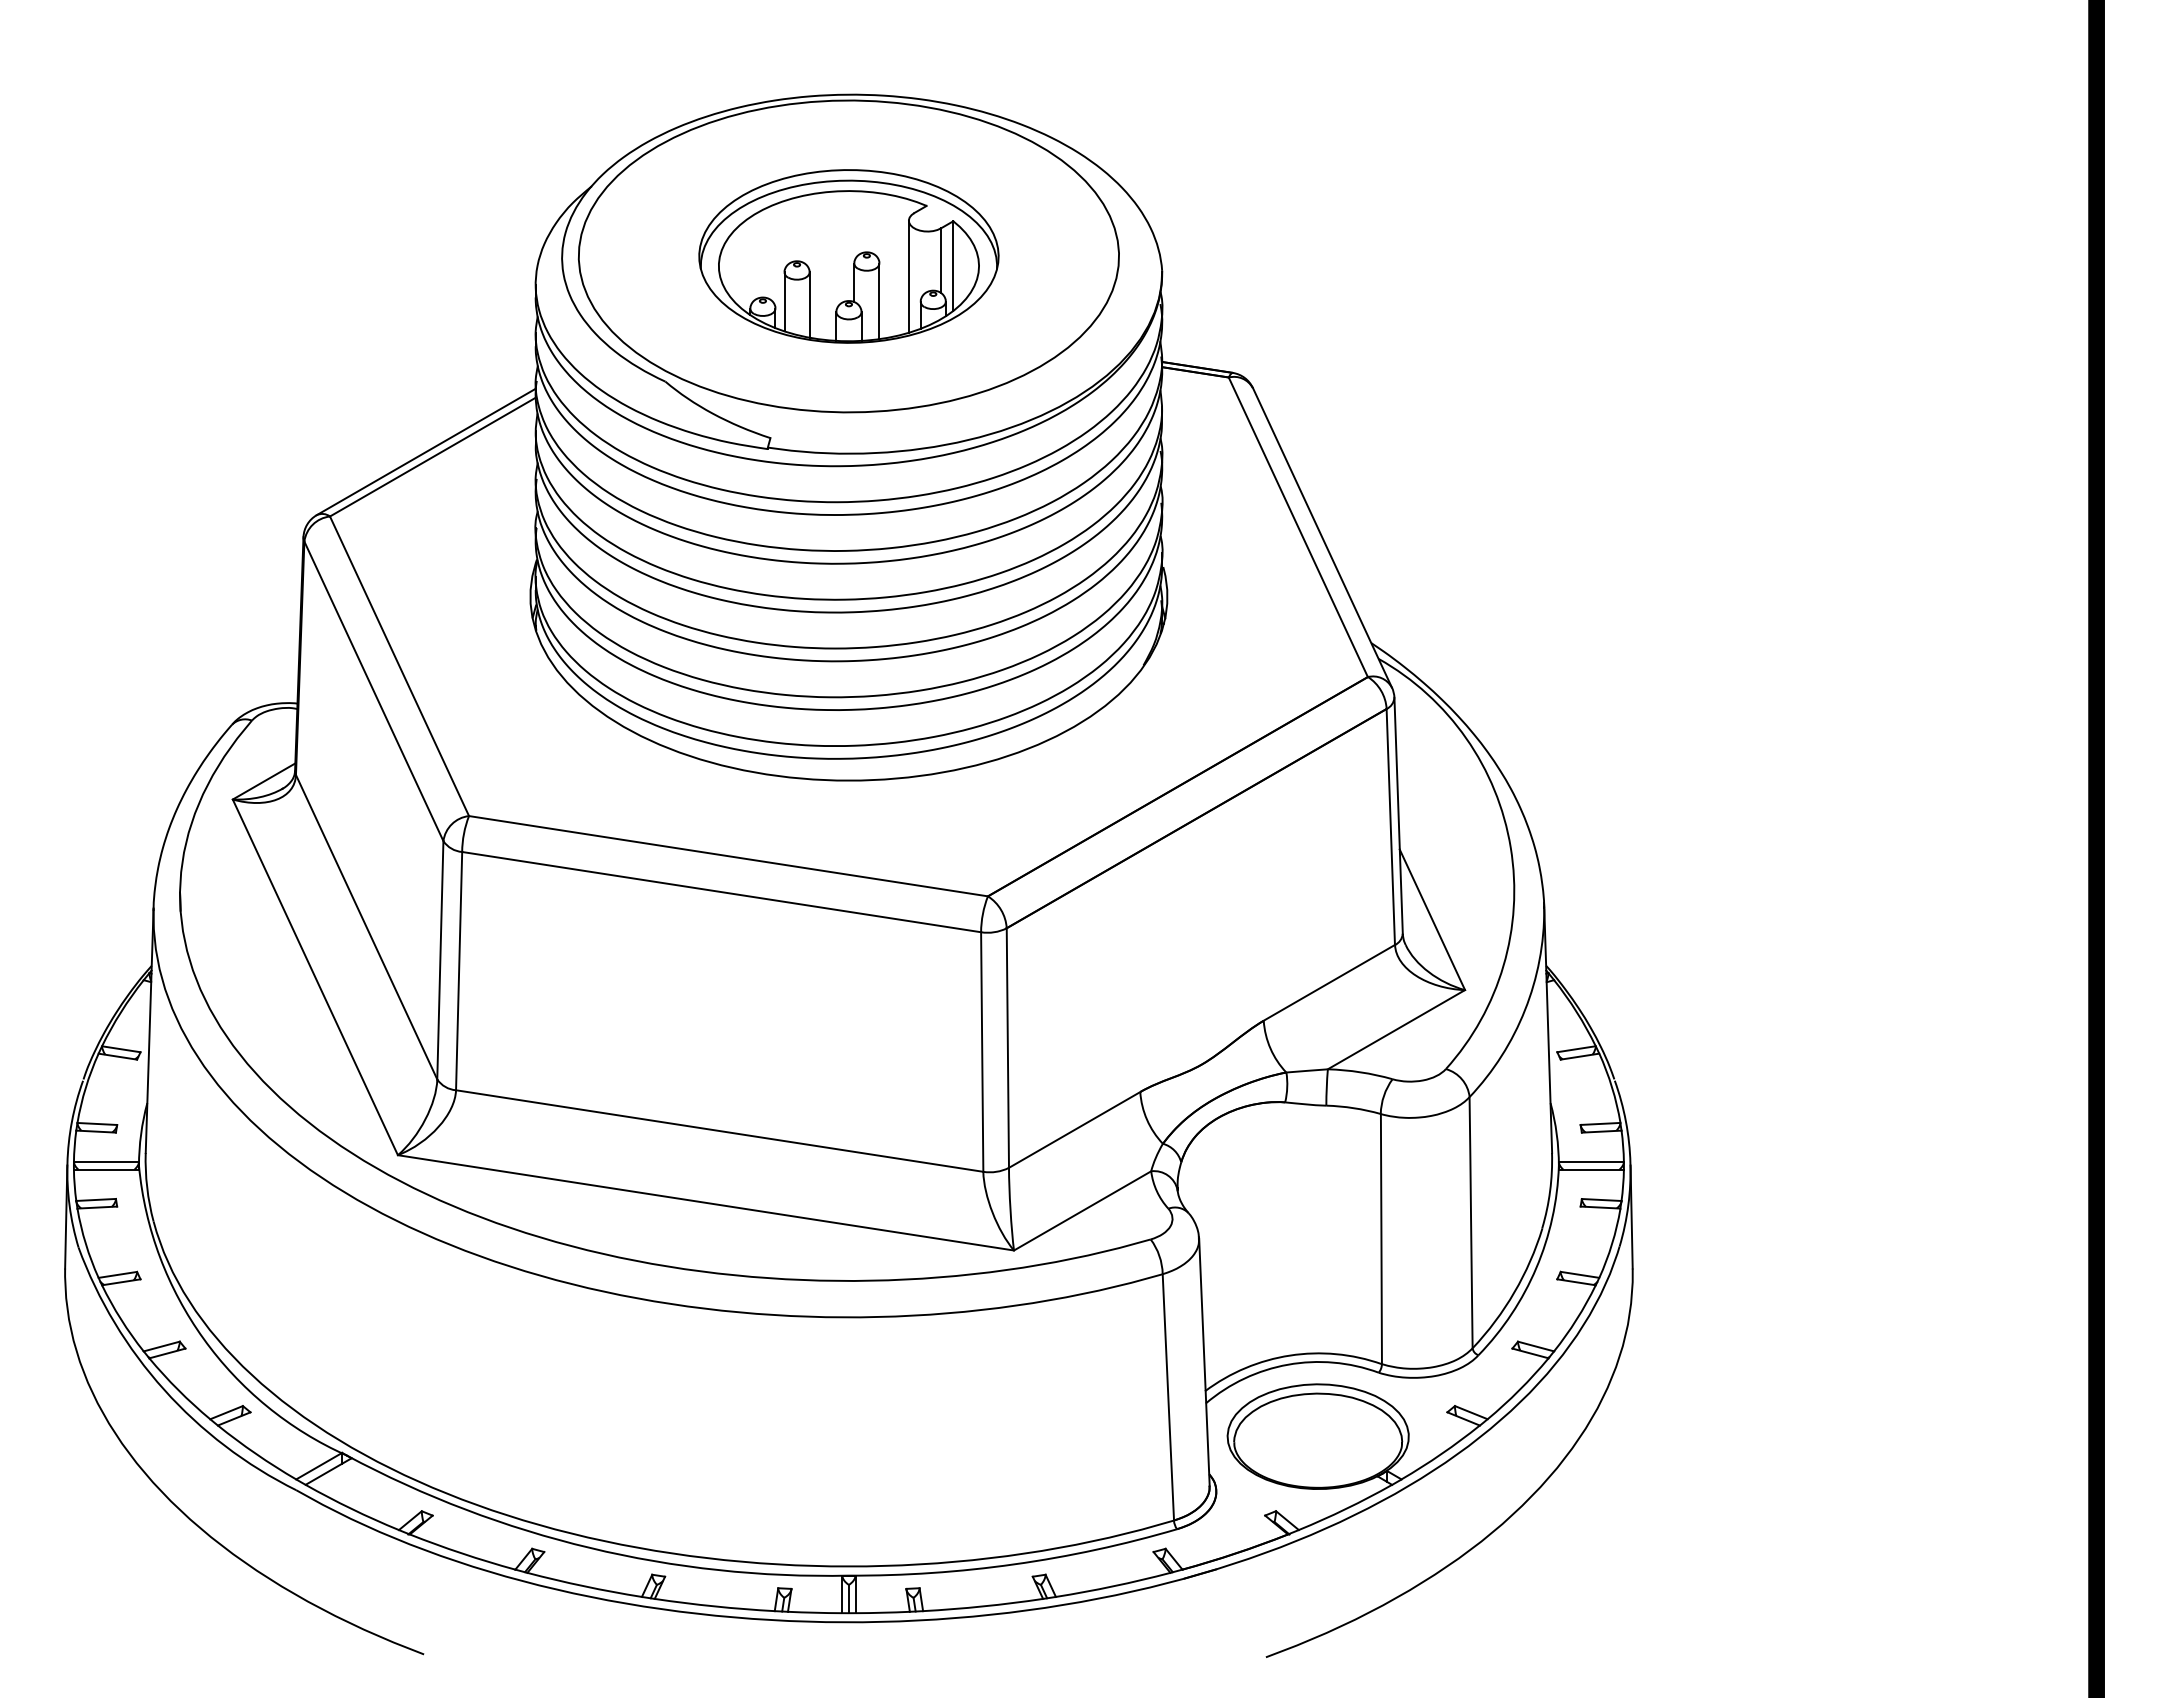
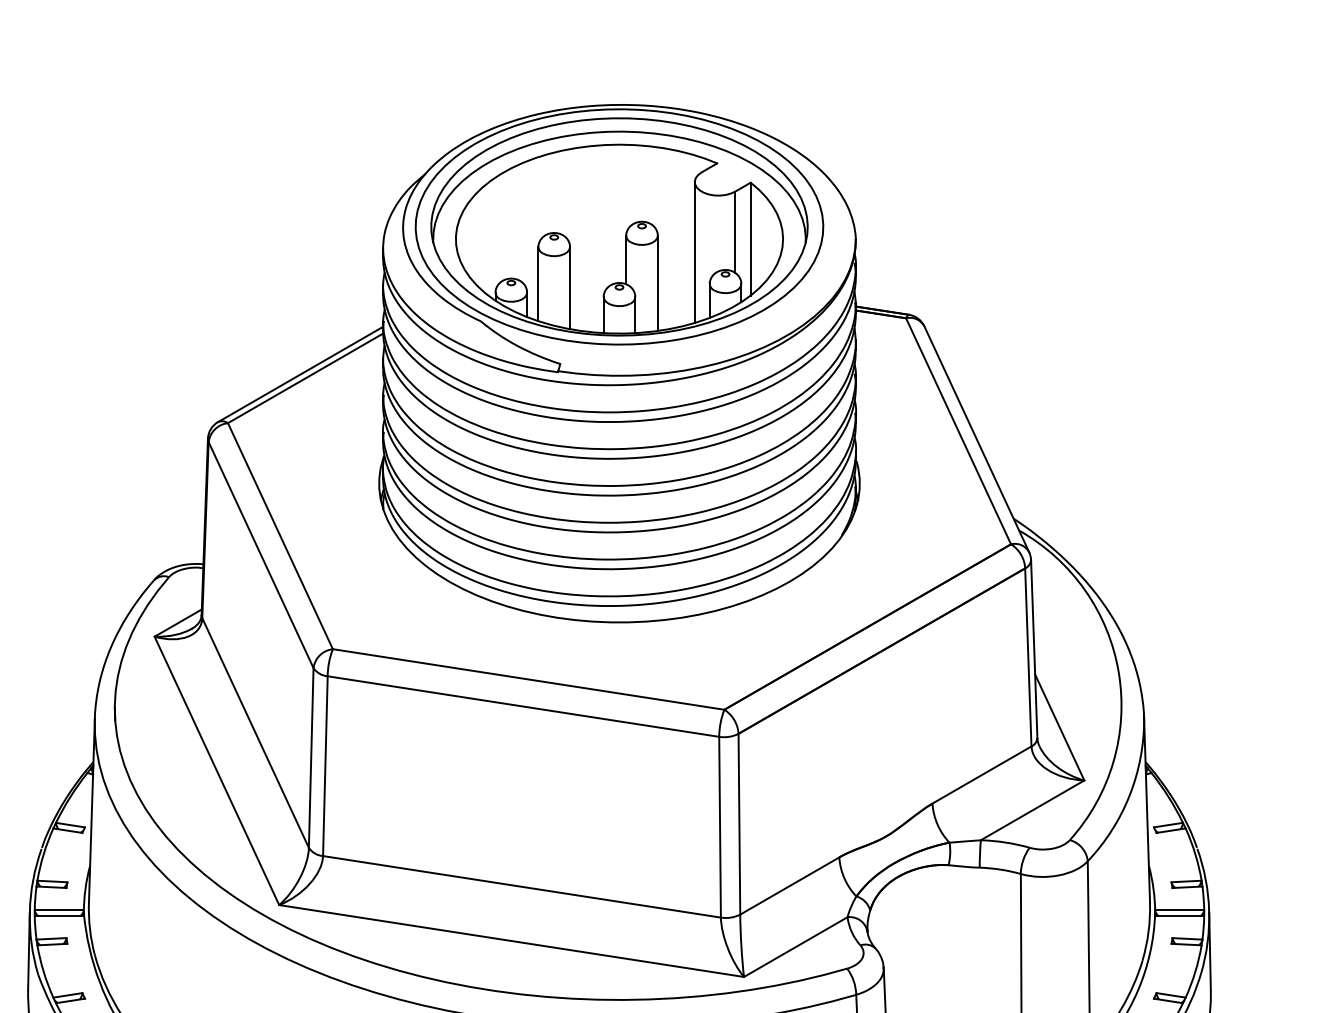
part: (848, 256) -> (619, 226), size x1.67

